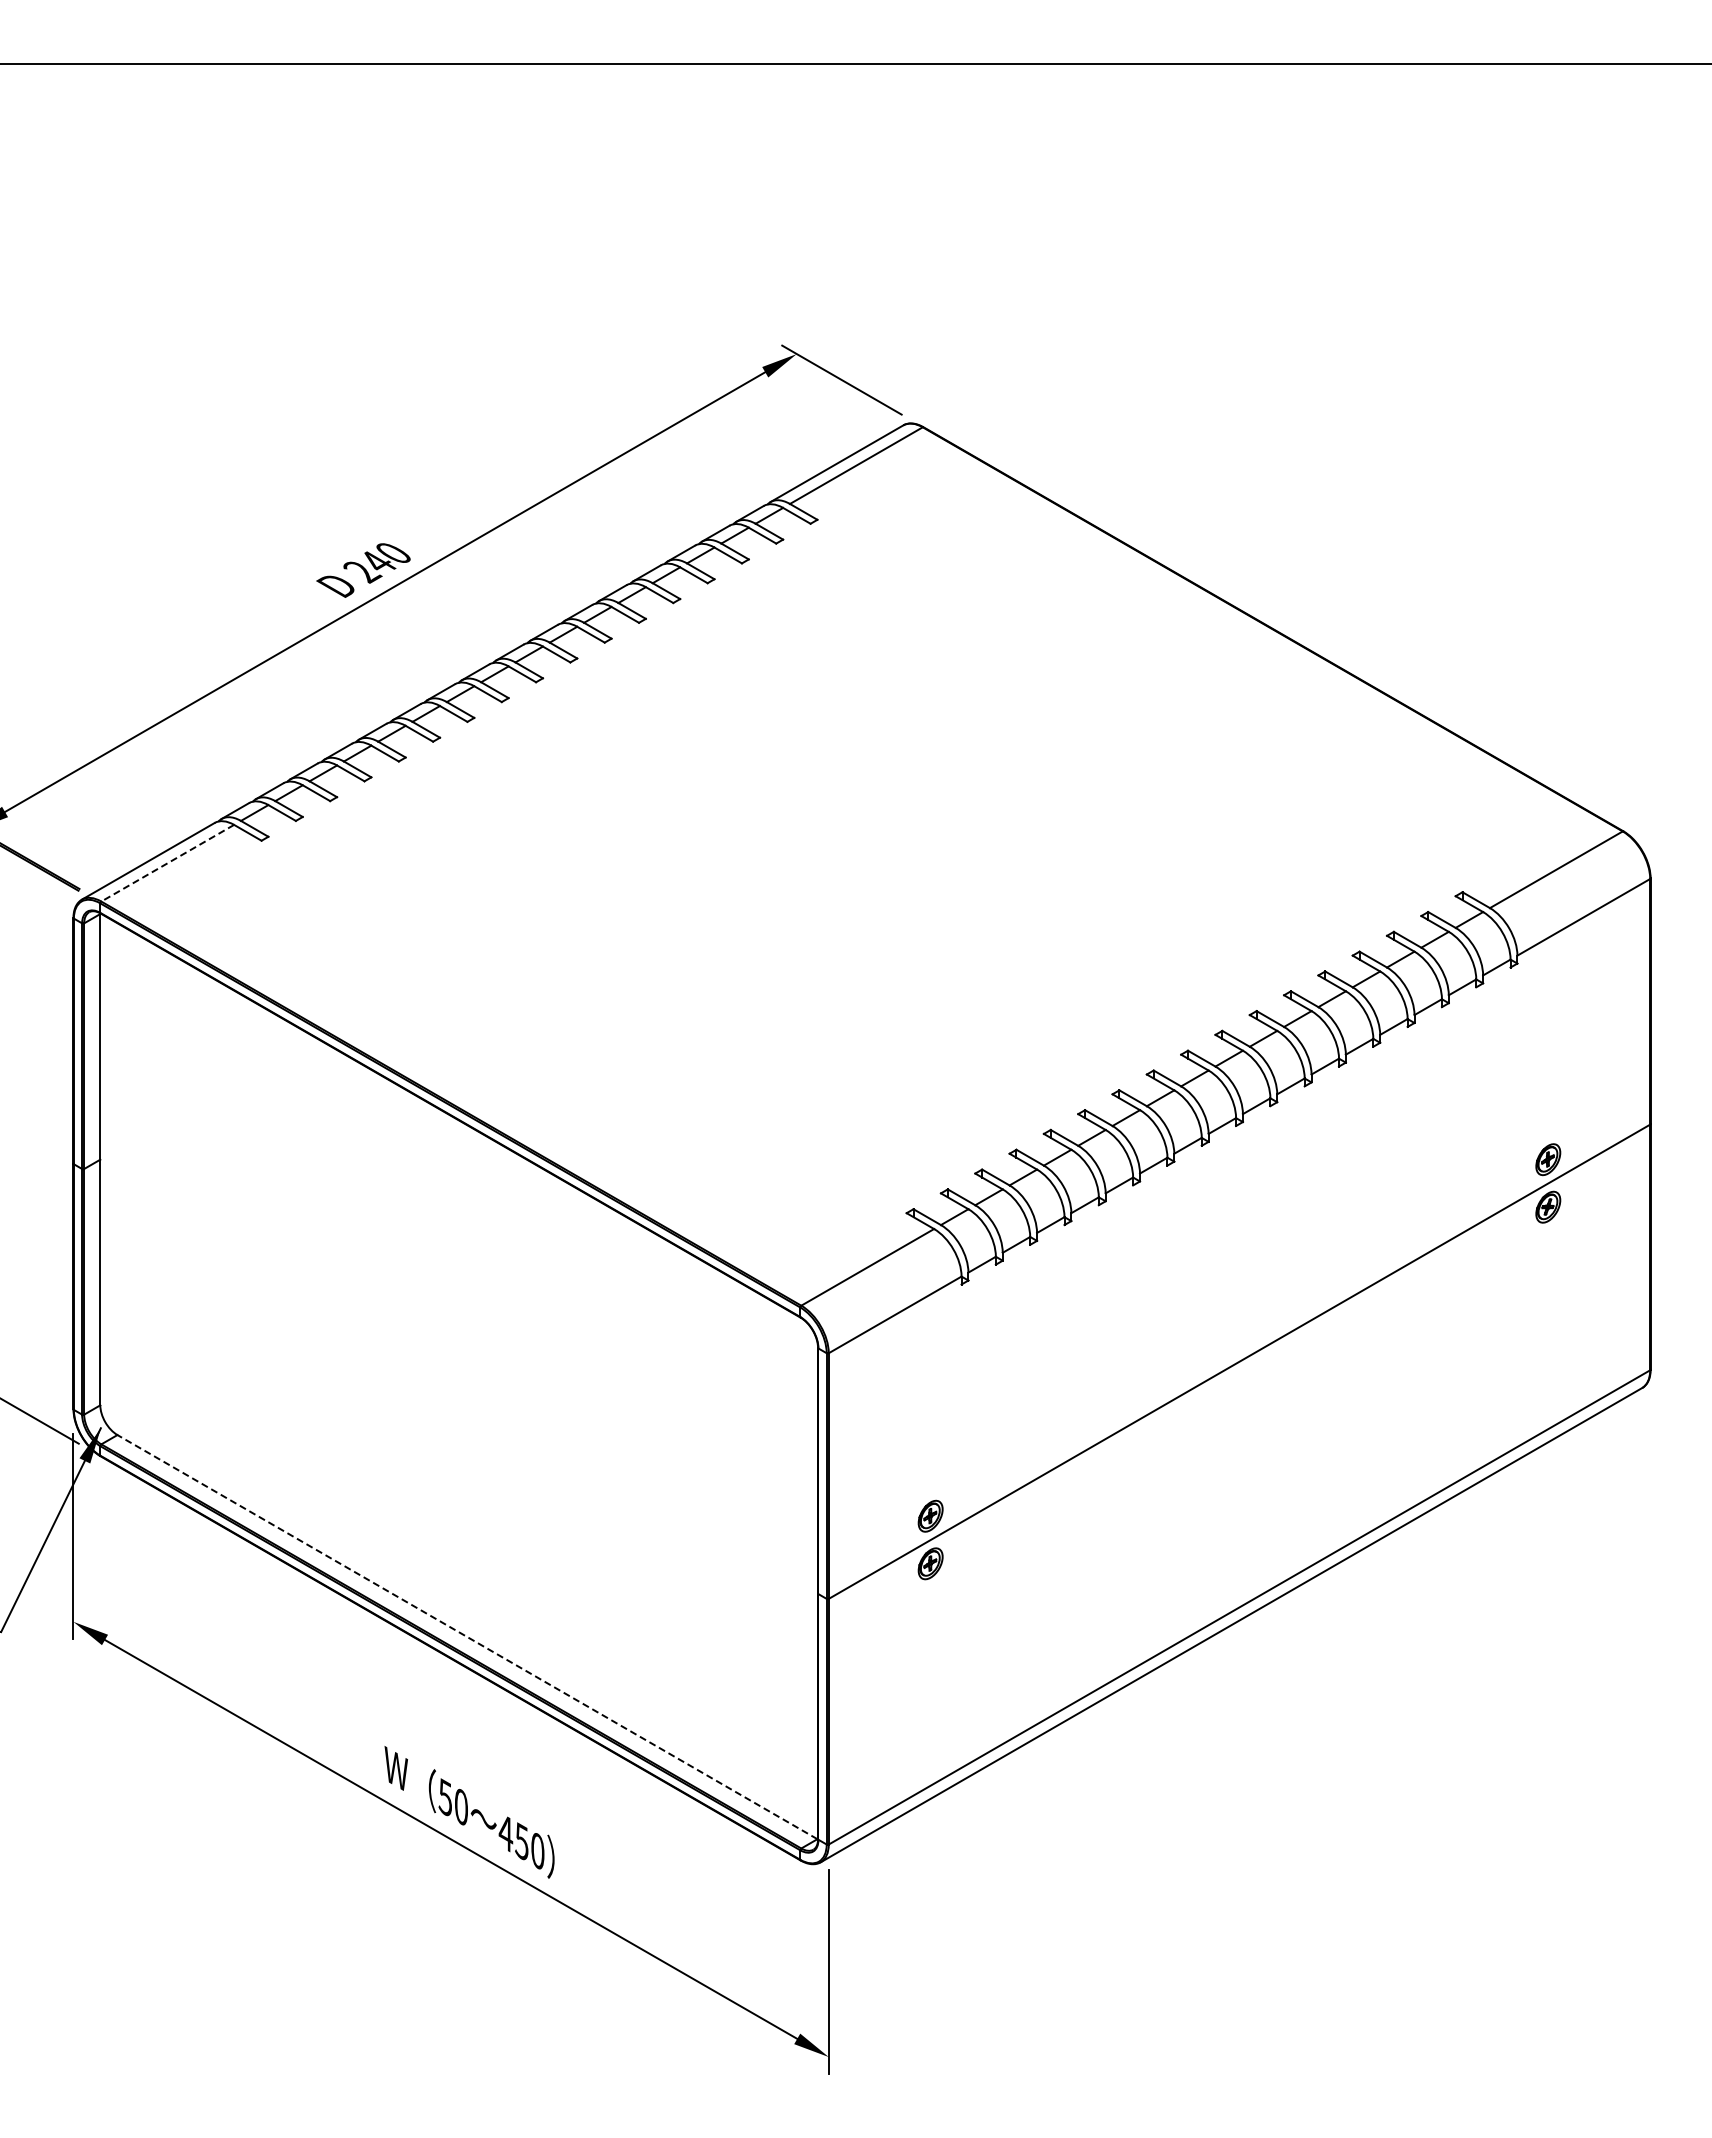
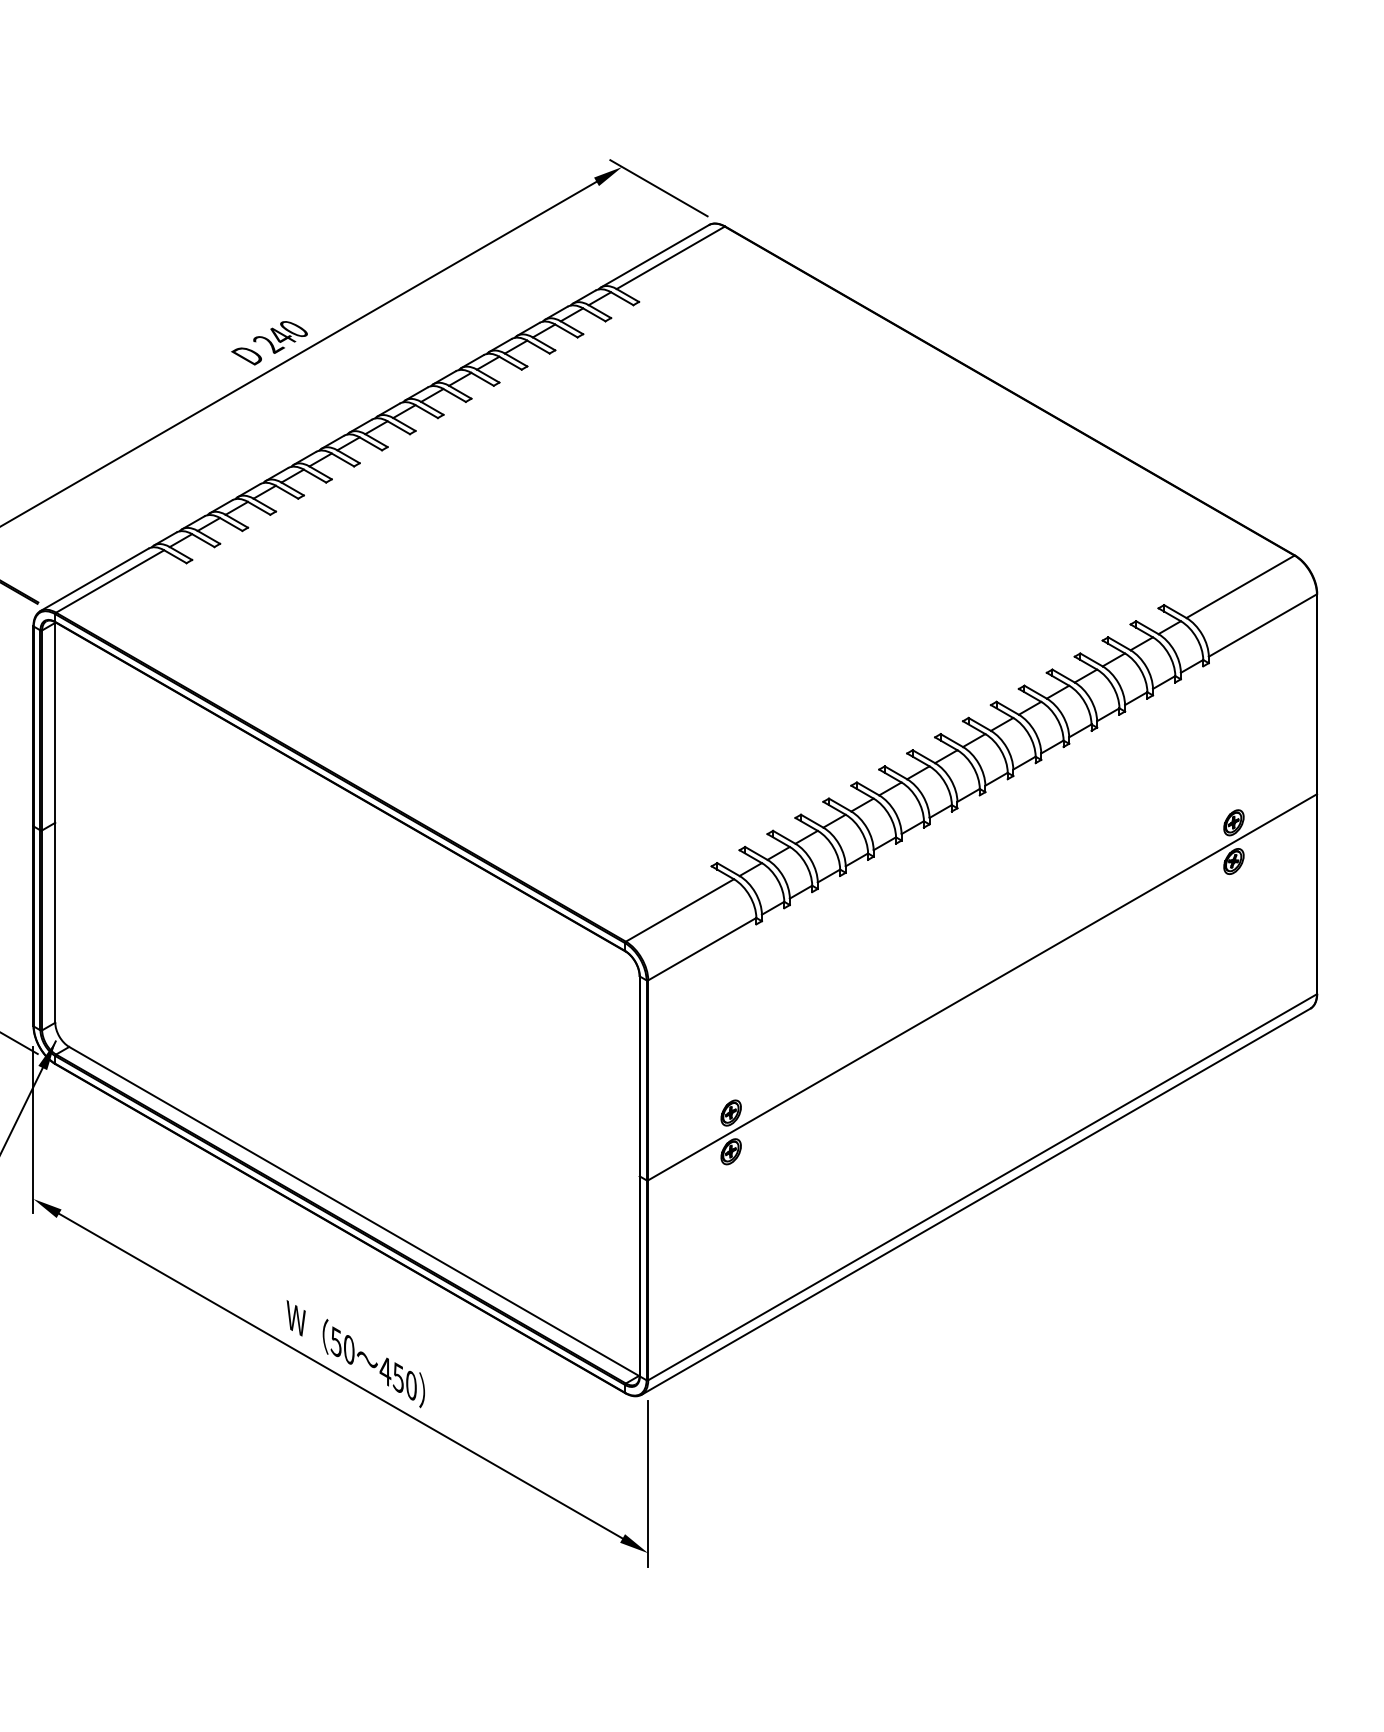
line: (167, 863) -> (109, 581), dashed -> solid
line: (467, 1636) -> (354, 1210), dashed -> solid

